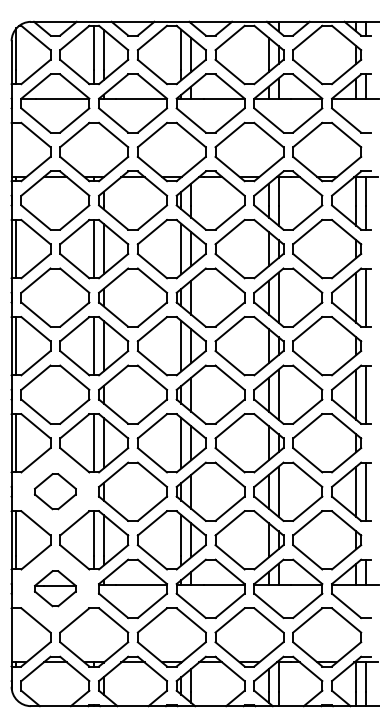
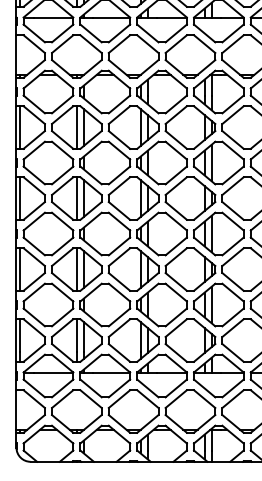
part: (55, 491) -> (48, 304), size x1.67
part: (55, 588) -> (48, 375), size x1.67

